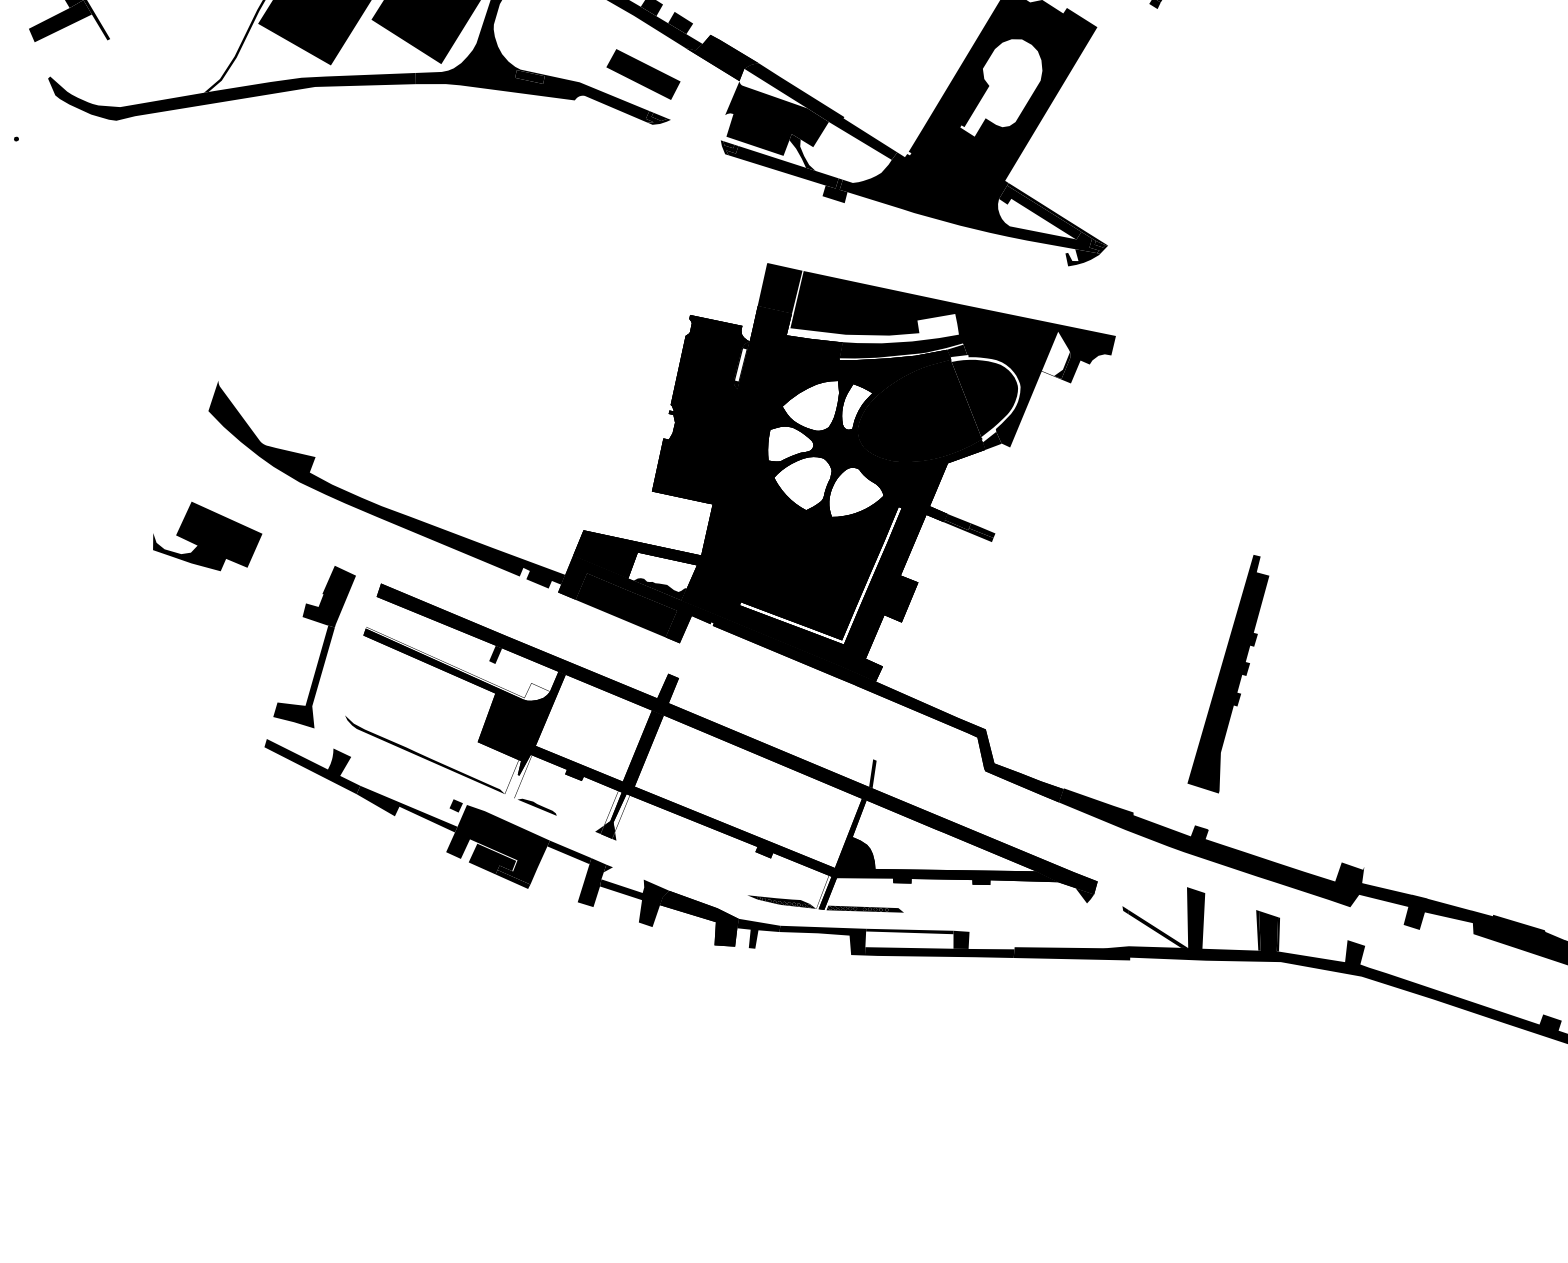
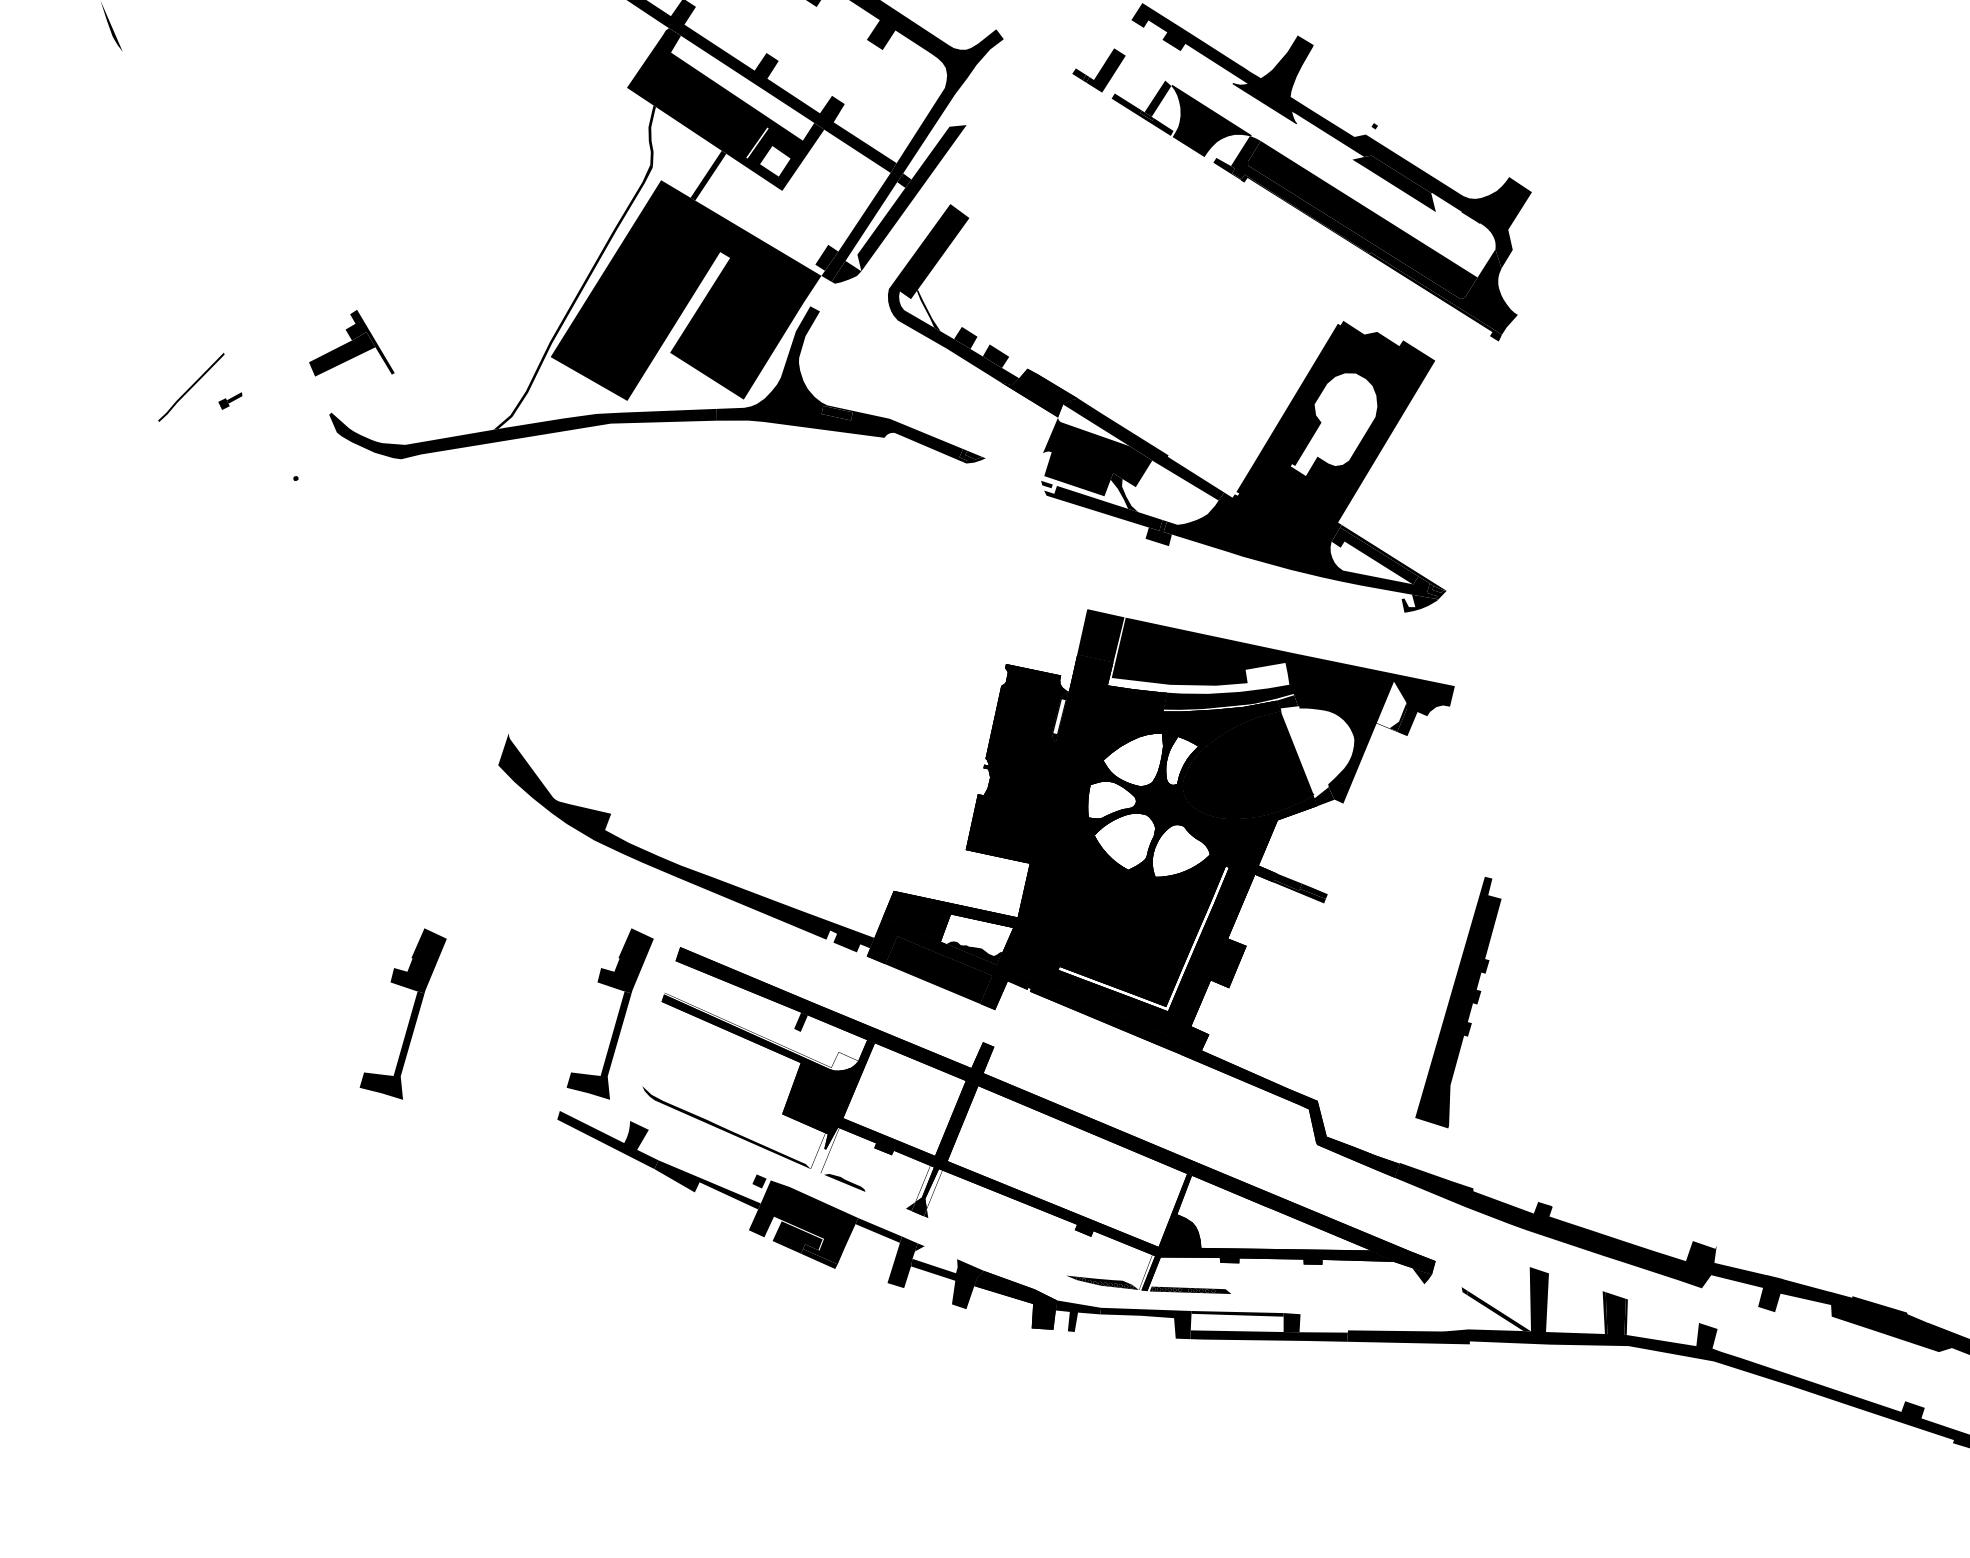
part: (643, 74) -> (956, 410), removed
fill: (729, 147) -> (1047, 487), removed
fill: (984, 398) -> (1316, 751), removed
fill: (207, 536) -> (497, 897), removed
part: (125, 648) -> (410, 1015), added
part: (1228, 674) -> (1458, 1002), moved
fill: (872, 773) -> (1198, 1147), removed

